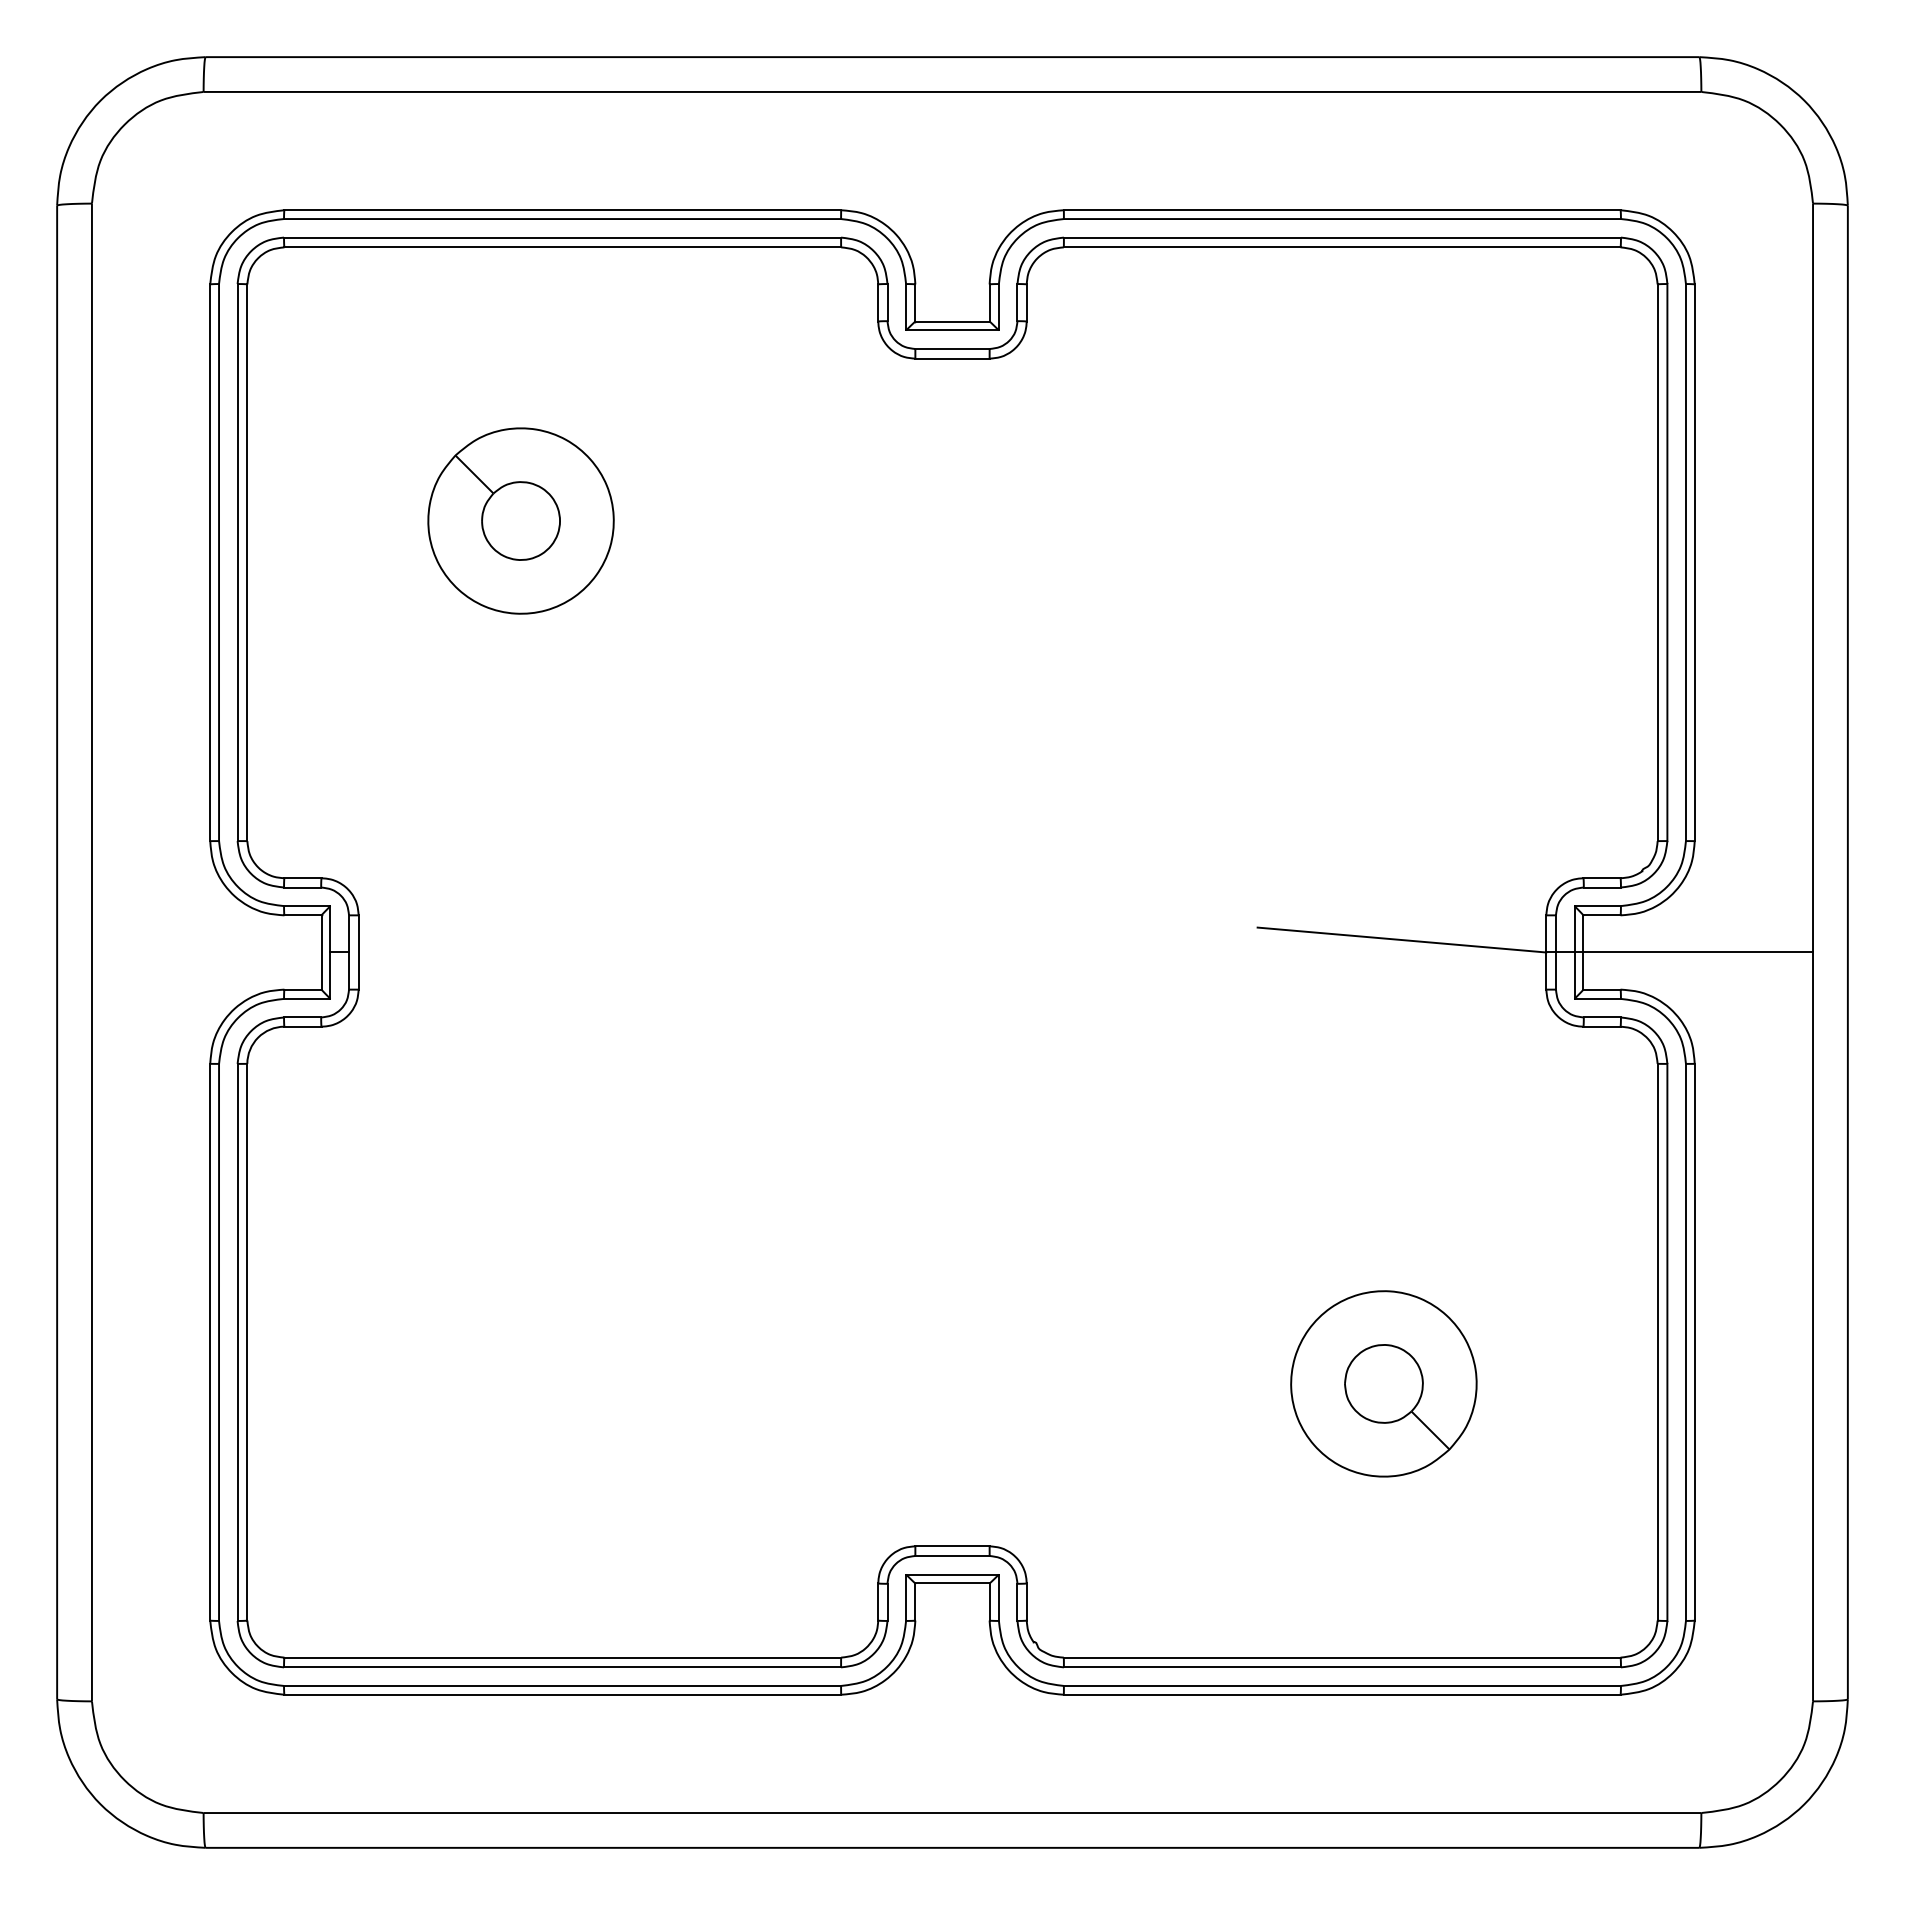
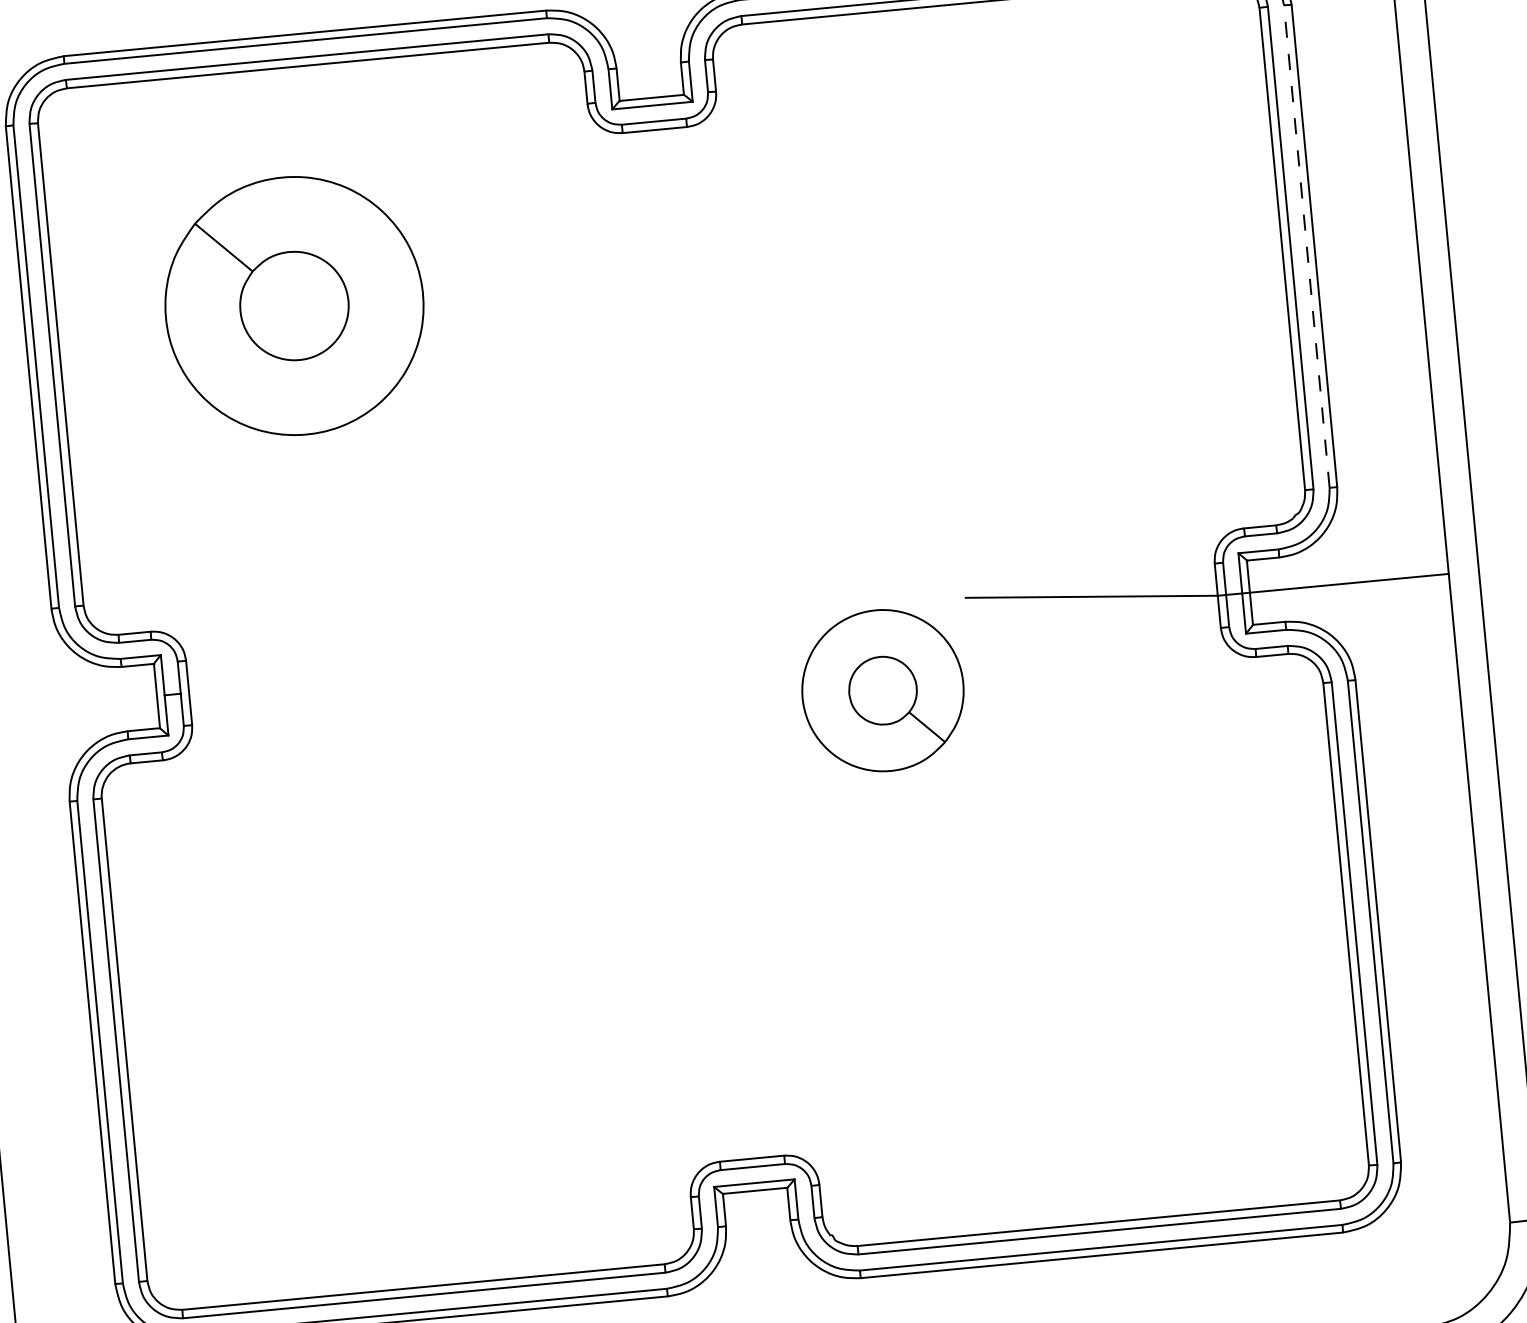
part: (520, 520) -> (293, 305), size x1.6
line: (1685, 562) -> (1306, 246), solid -> dashed
part: (1383, 1383) -> (882, 690), moved

